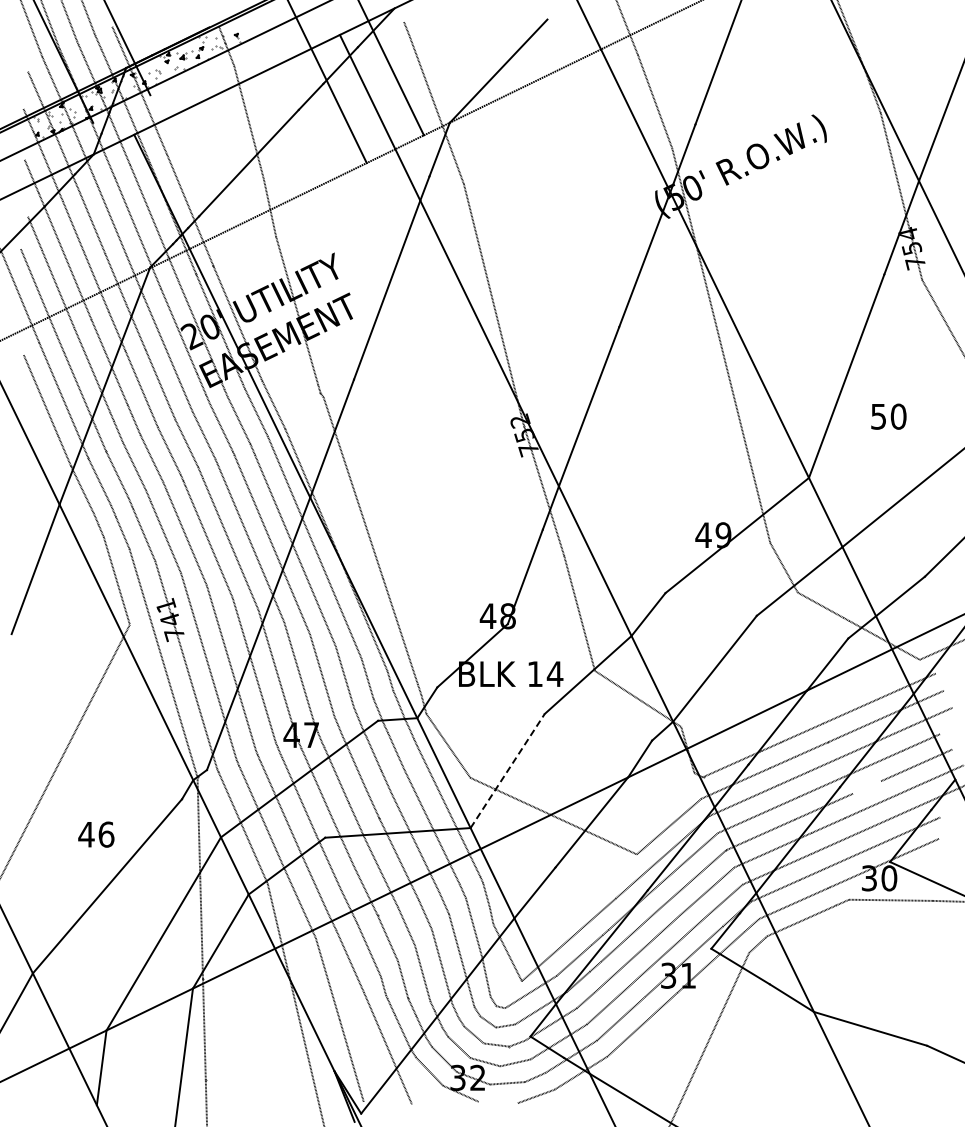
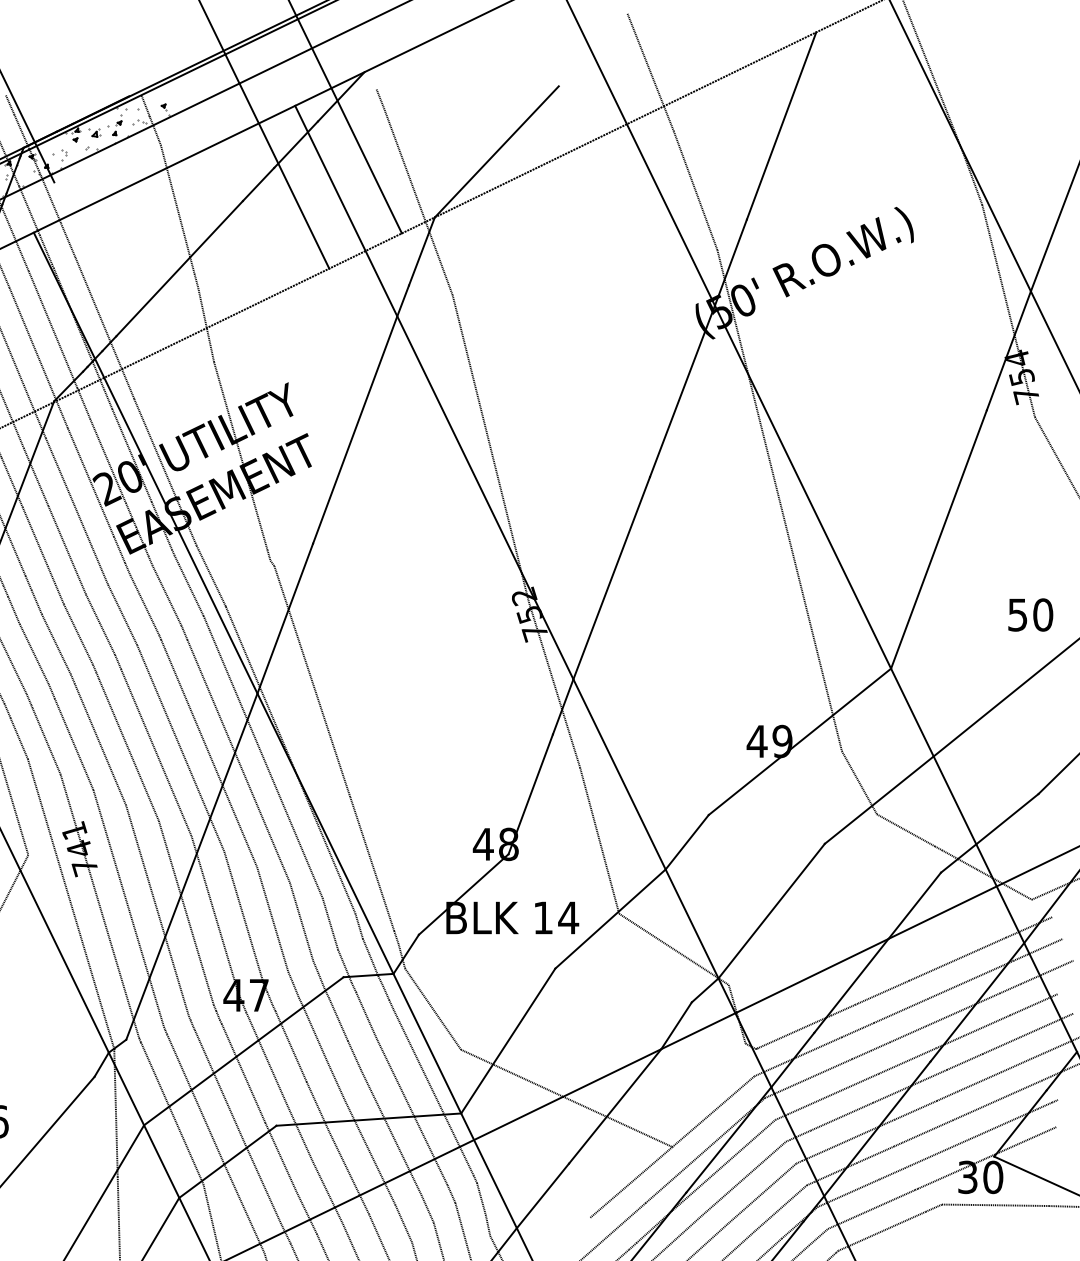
text: (888, 416) -> (1030, 614), moved
line: (507, 770) -> (508, 1040), dashed -> solid
line: (866, 787) -> (964, 1061), added
line: (604, 882) -> (631, 1182), added

